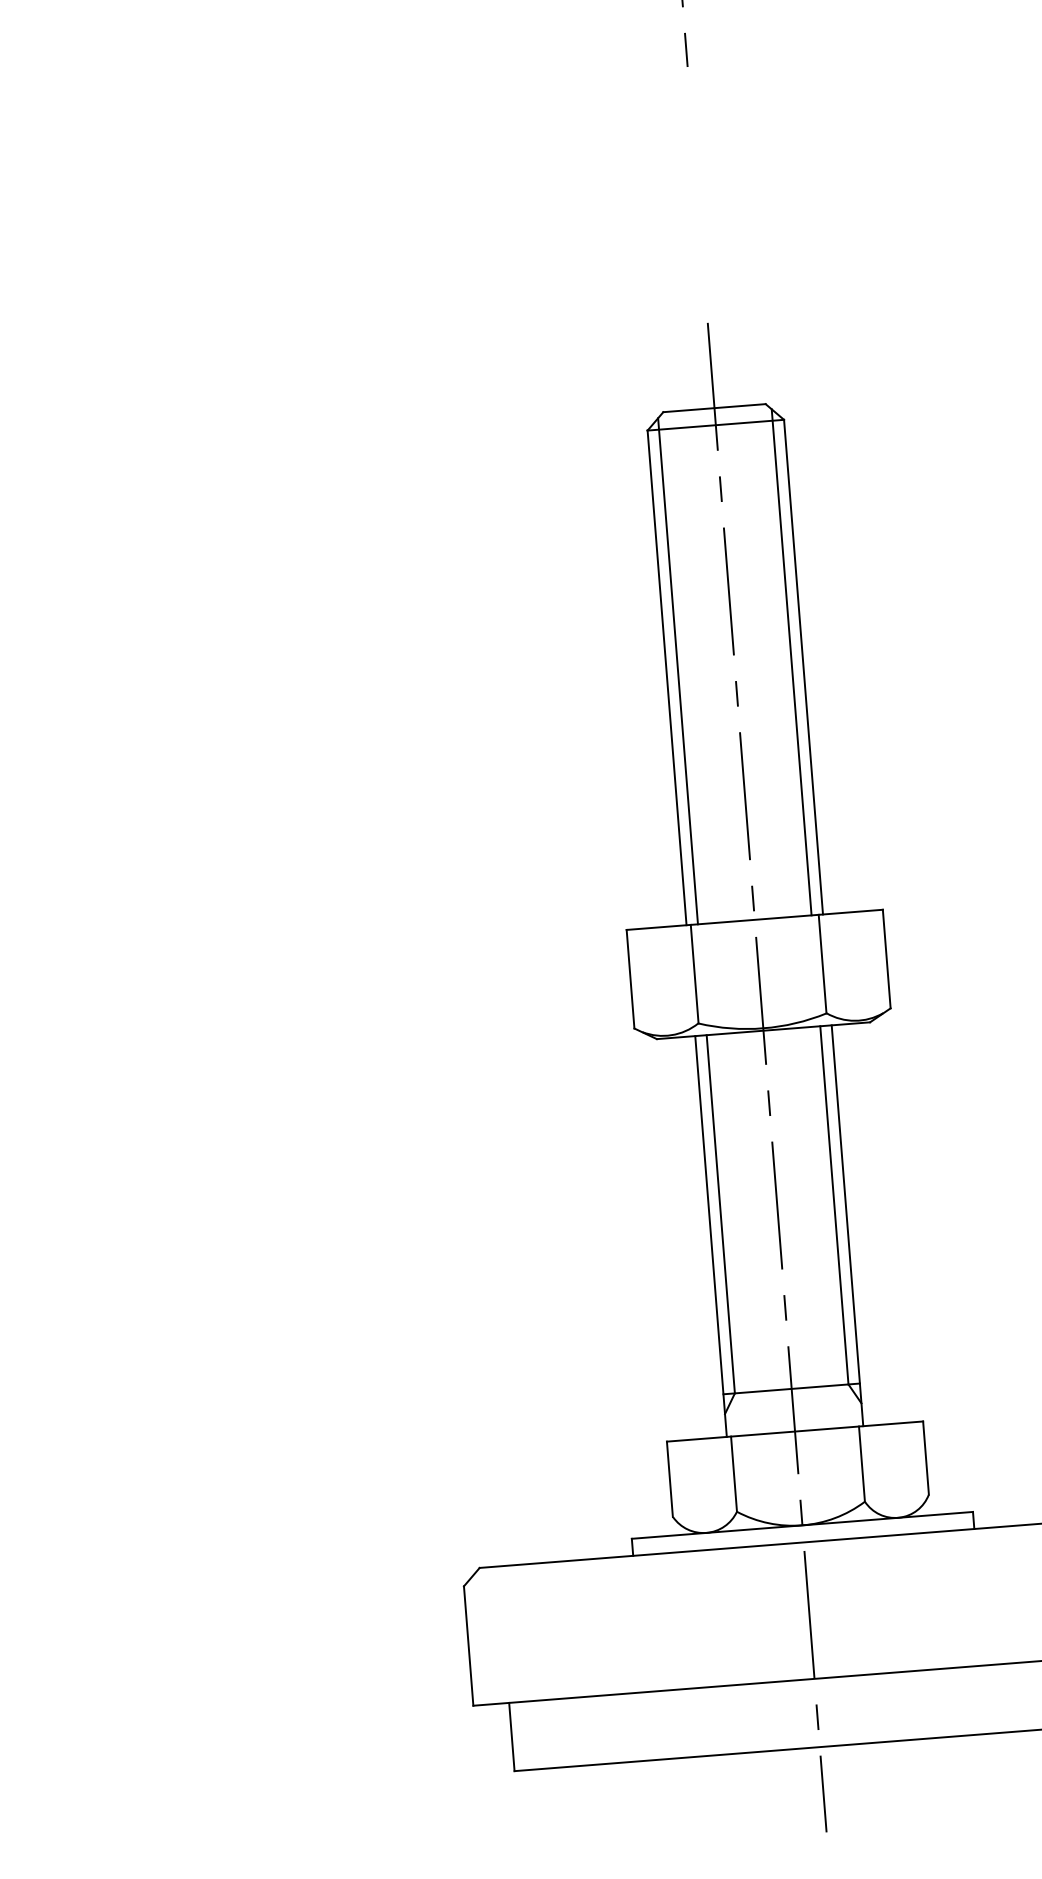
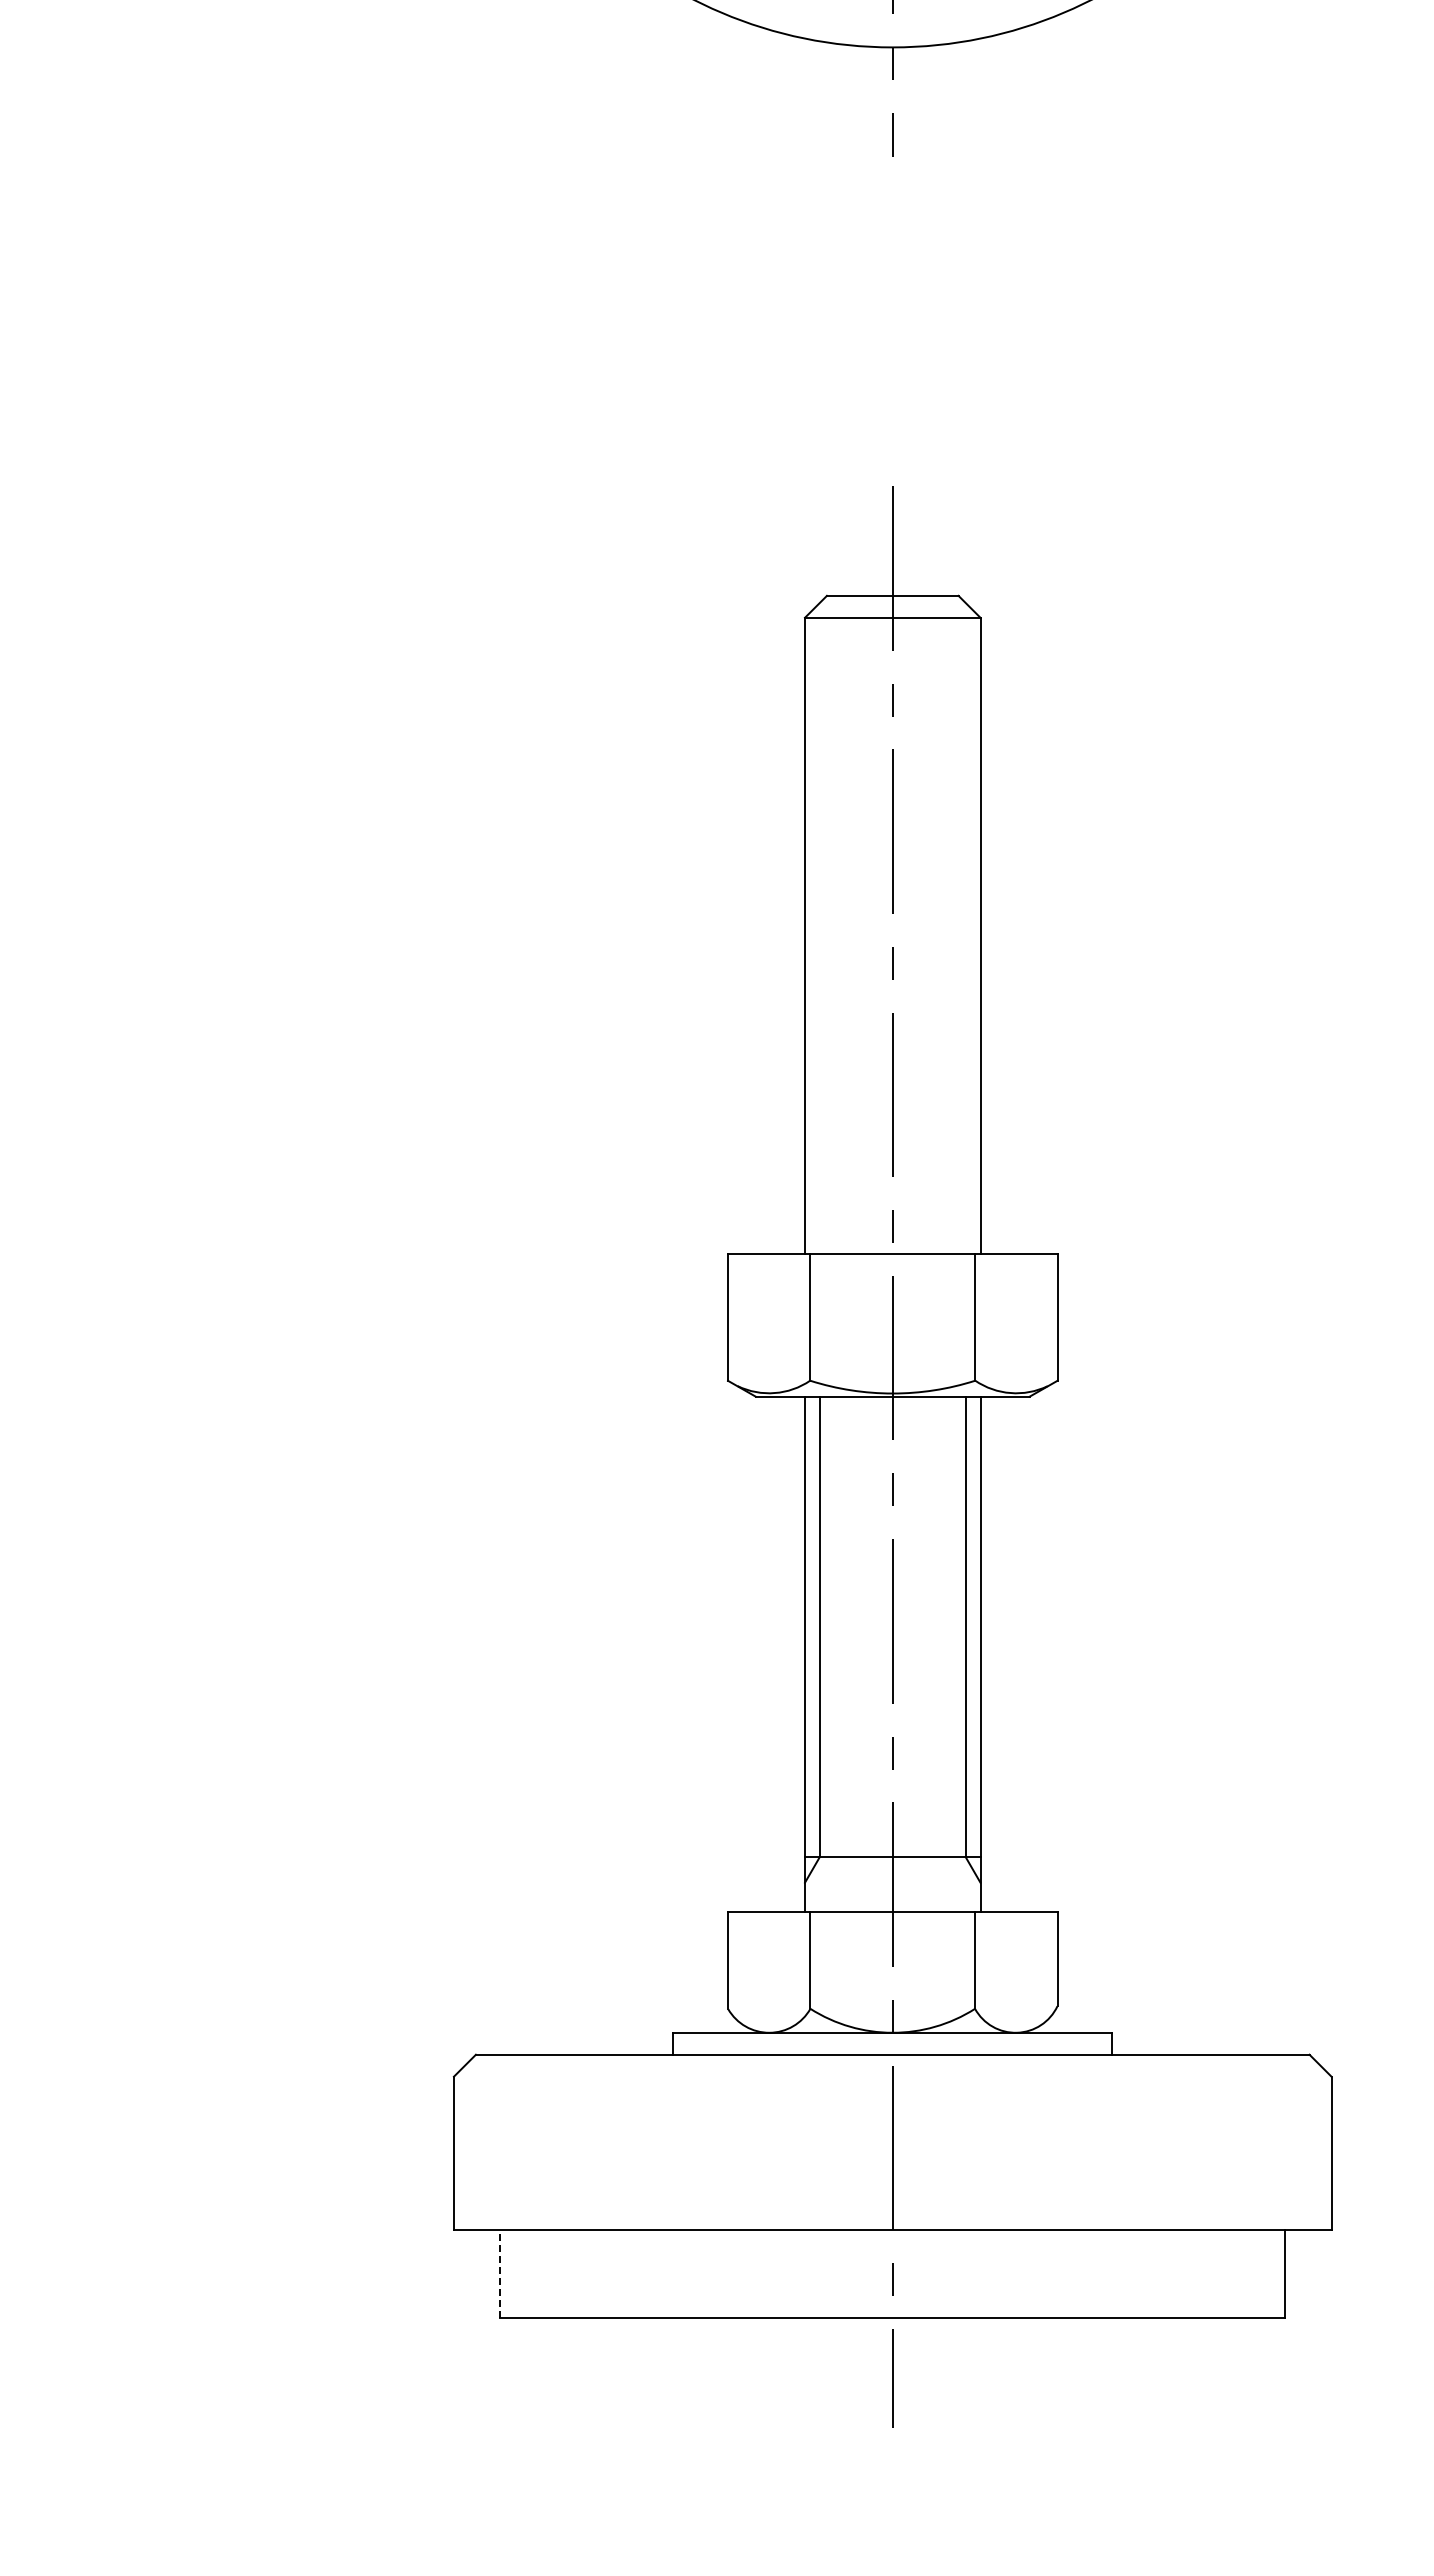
line: (791, 662) -> (965, 928), removed
line: (677, 671) -> (819, 928), removed
line: (512, 1737) -> (500, 2274), solid -> dashed

